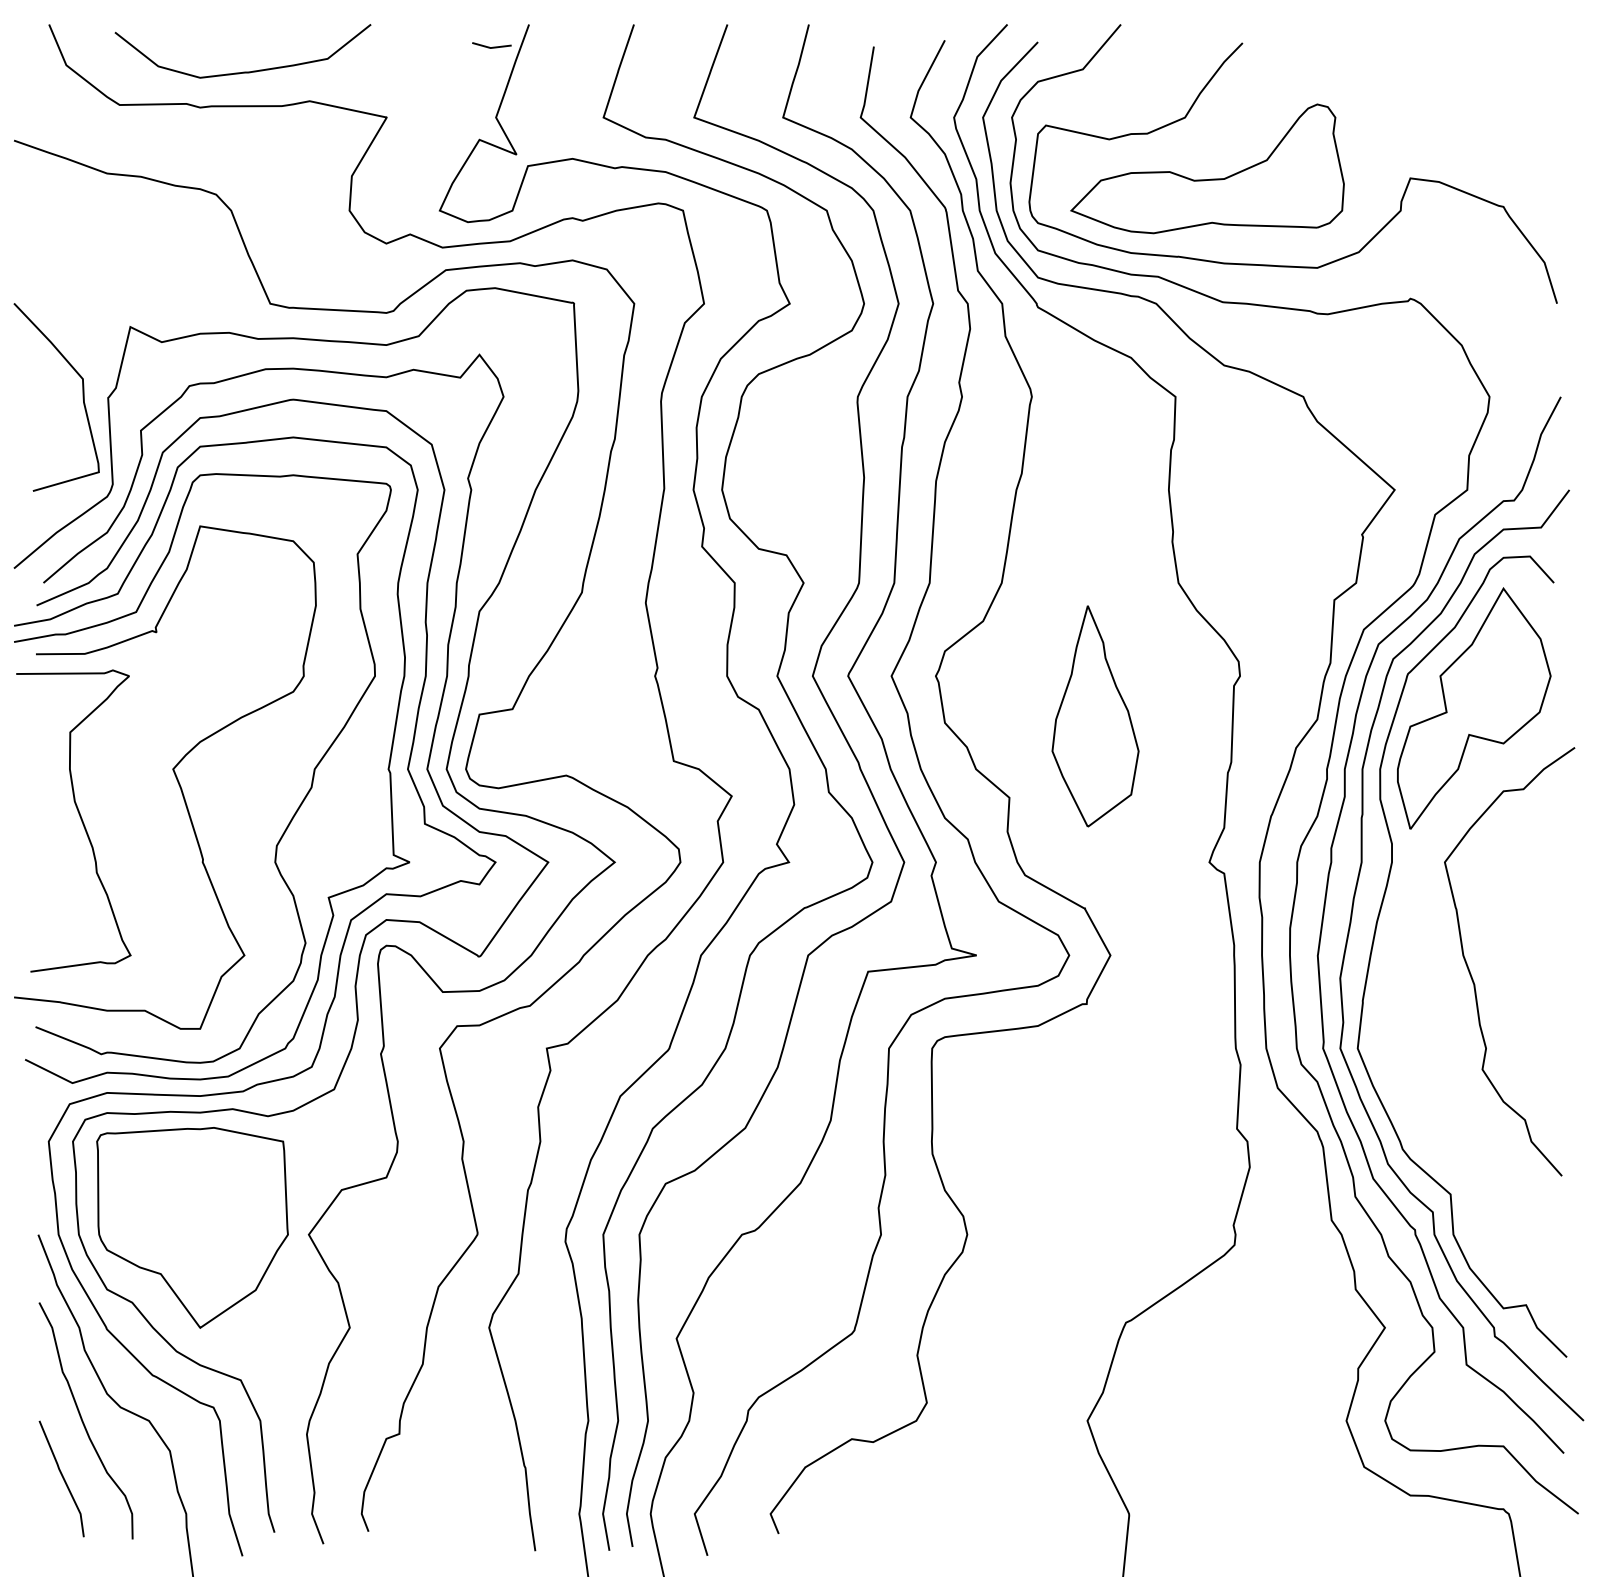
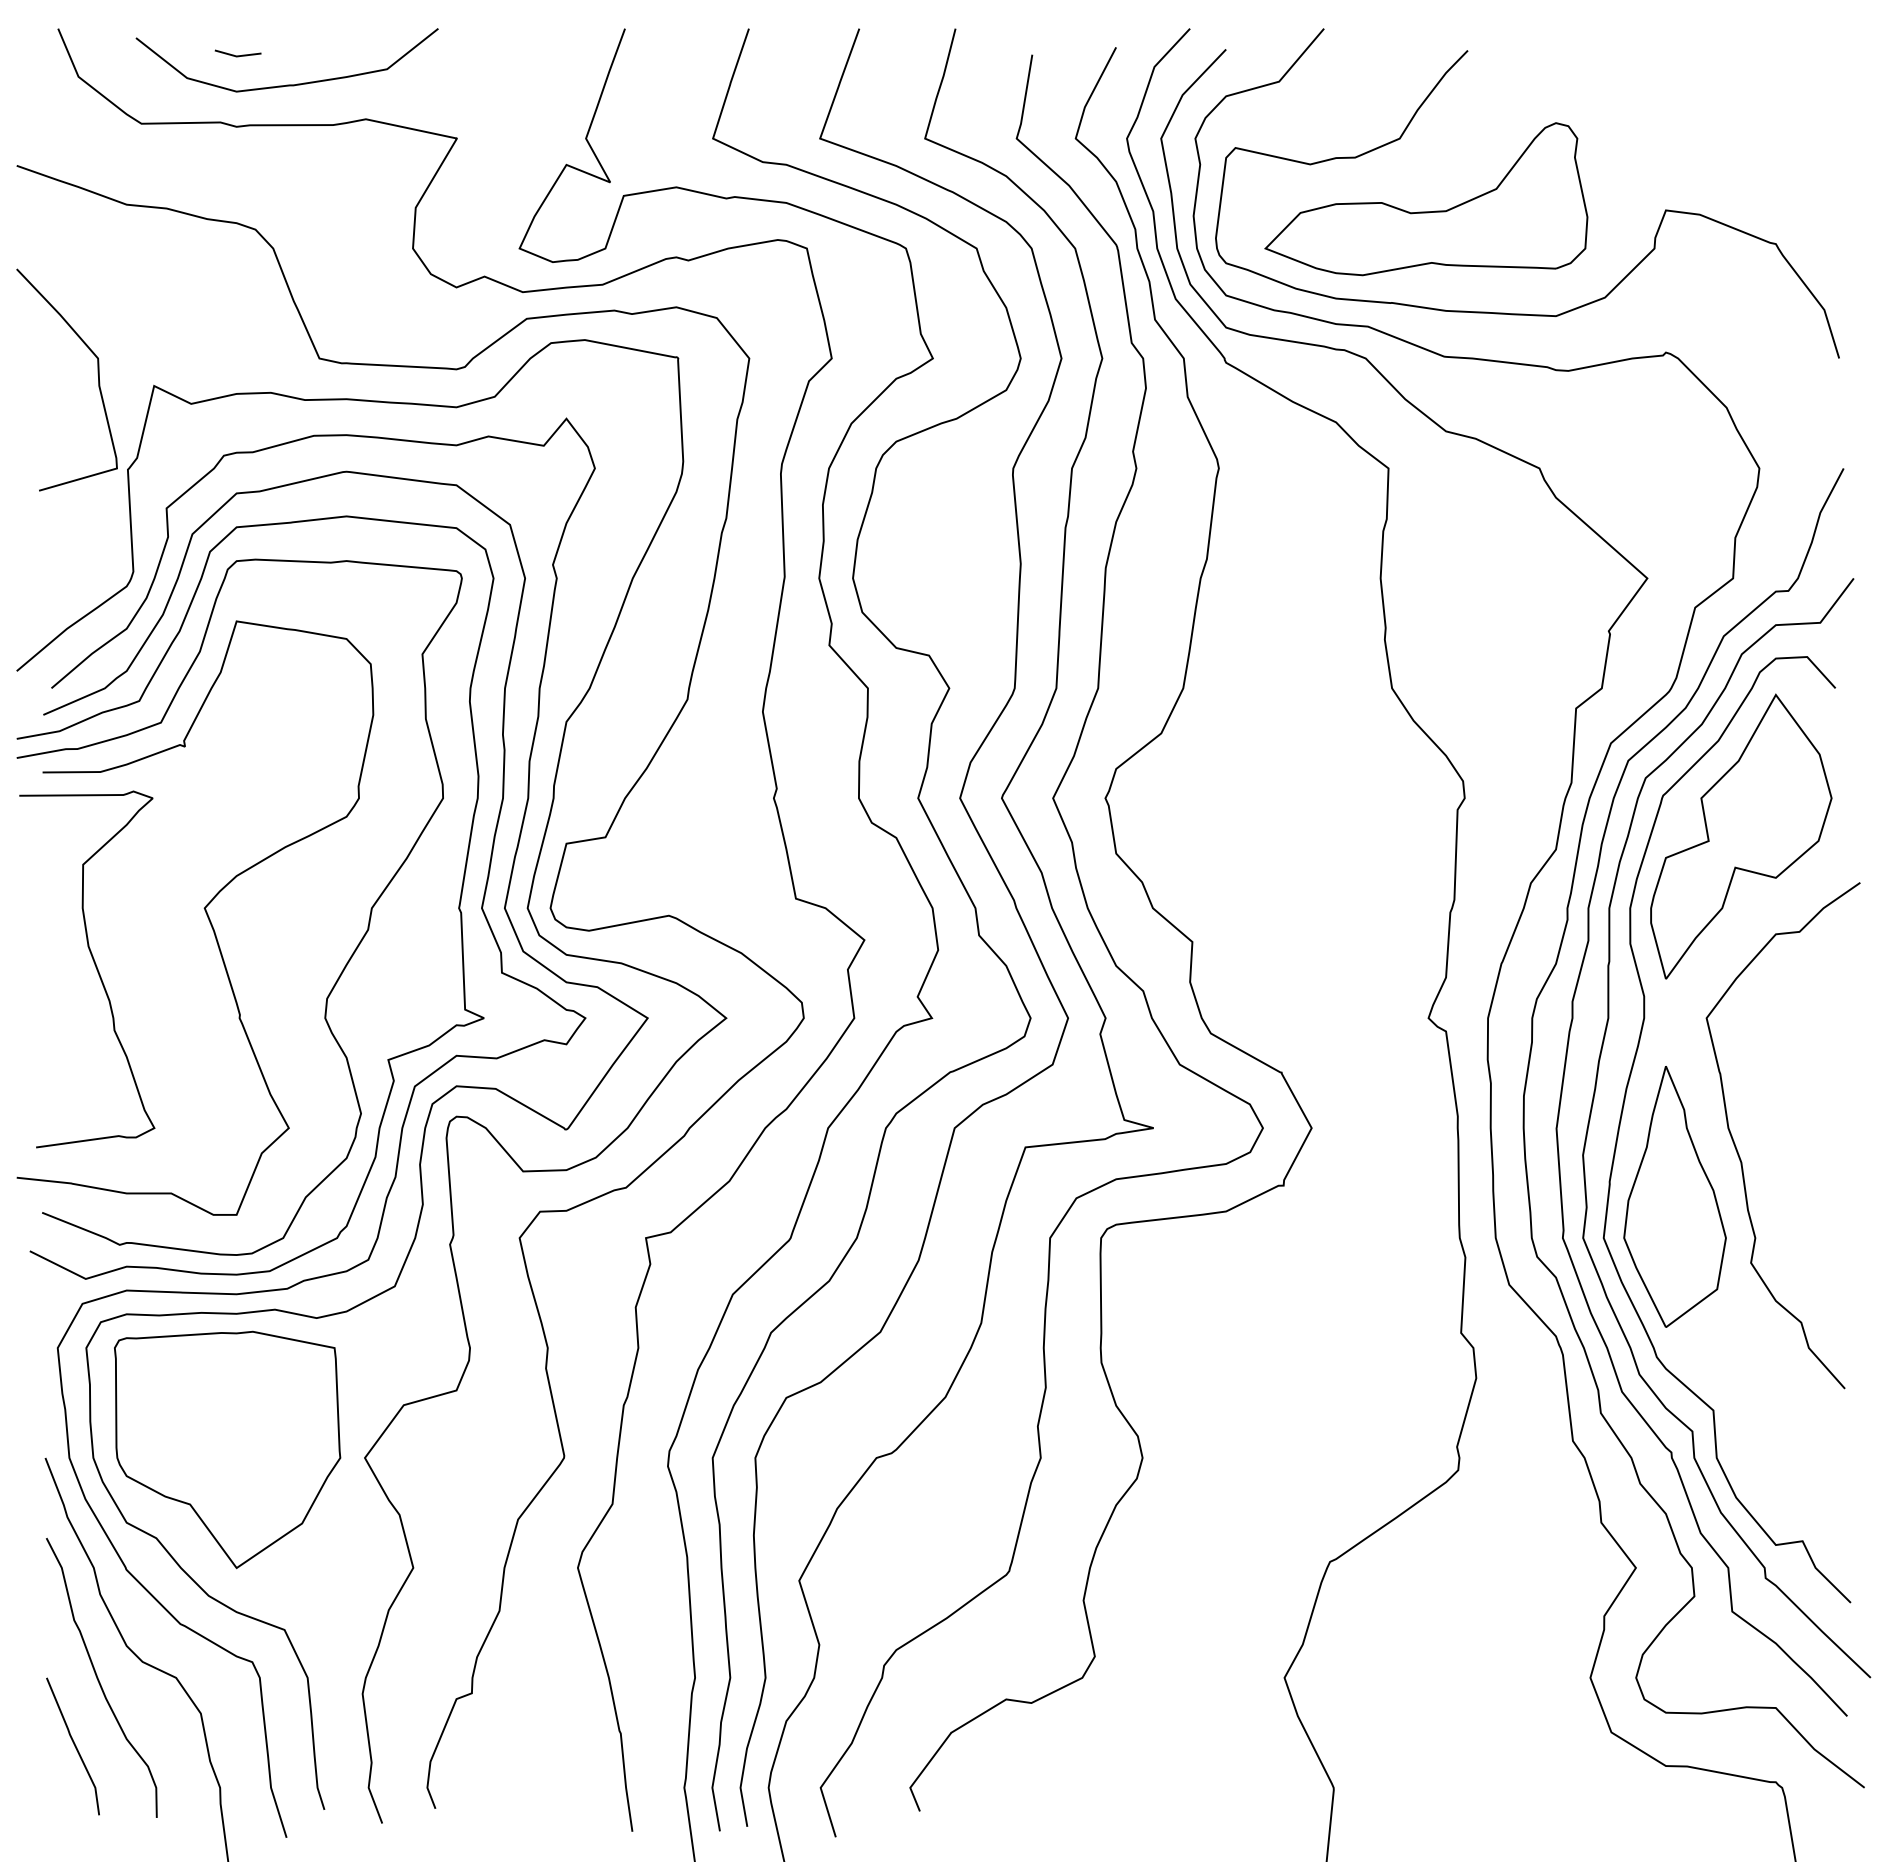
line: (491, 47) -> (237, 55), moved
curve: (82, 392) -> (97, 374), moved
part: (1095, 716) -> (1674, 1196), moved

